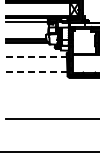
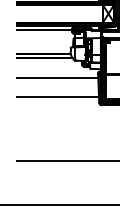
line: (37, 57) -> (58, 78), dashed -> solid
line: (36, 71) -> (57, 97), dashed -> solid

